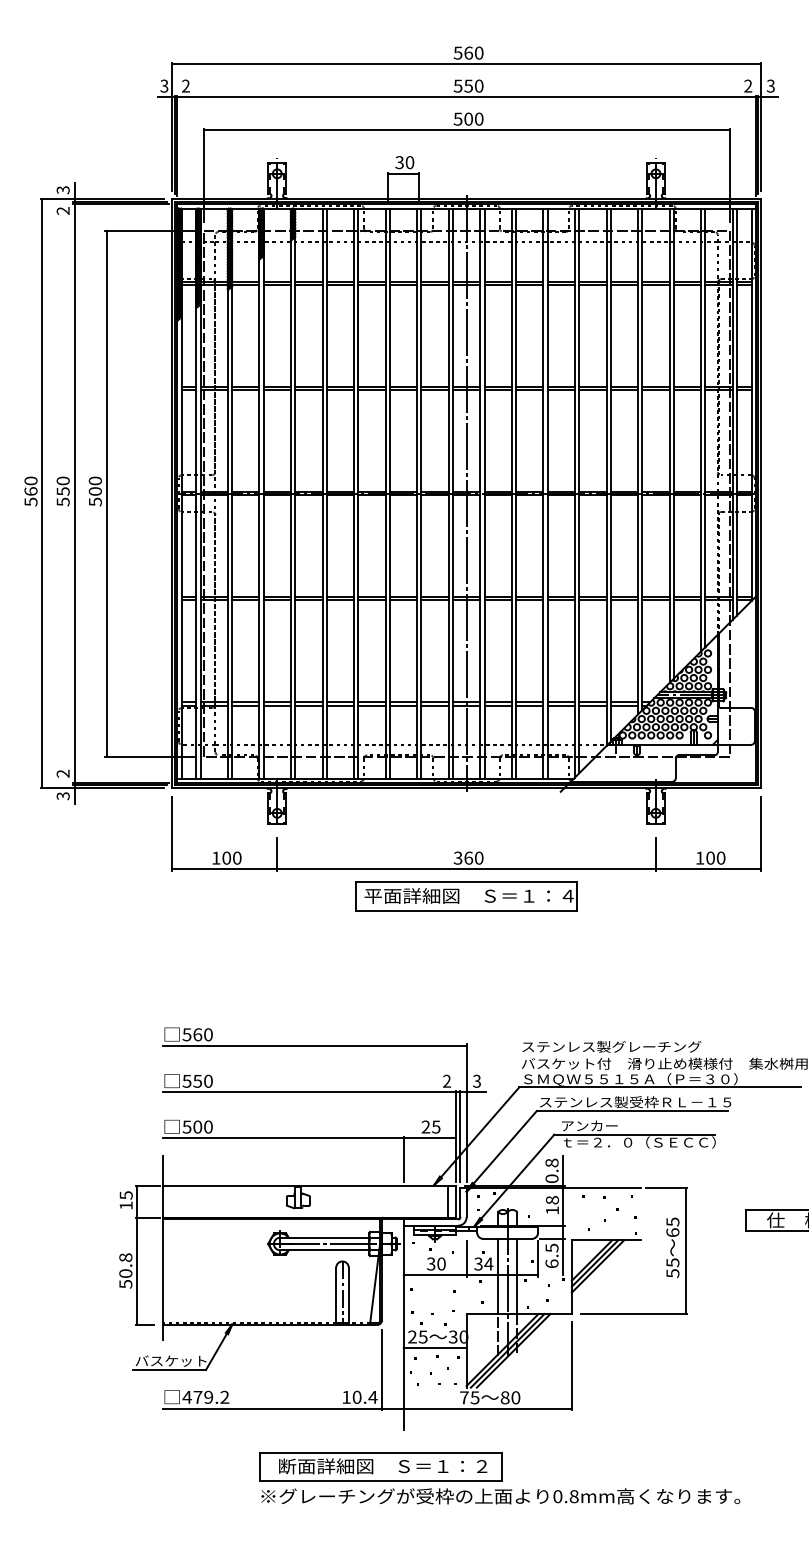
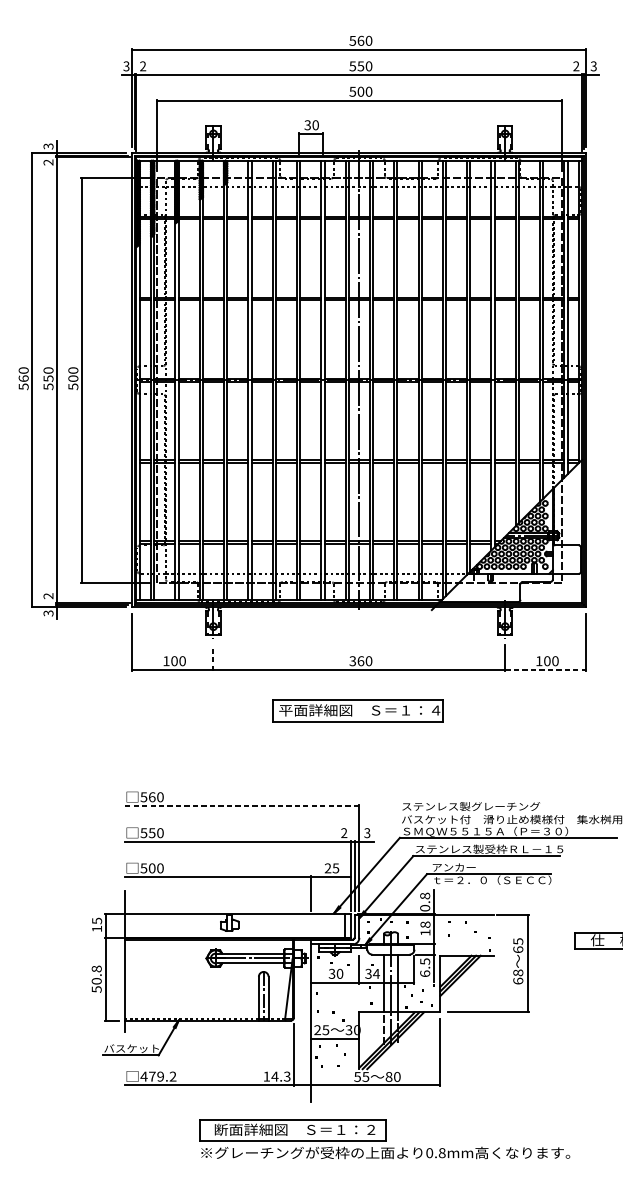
line: (277, 854) -> (213, 658), solid -> dashed
line: (708, 869) -> (545, 669), solid -> dashed
part: (466, 896) -> (357, 710), moved
line: (315, 1045) -> (242, 805), solid -> dashed
text: (672, 1267) -> (517, 976), 55 -> 68
text: (364, 1396) -> (280, 1075), 10.4 -> 14.3
text: (463, 1397) -> (356, 1076), 75 -> 55

